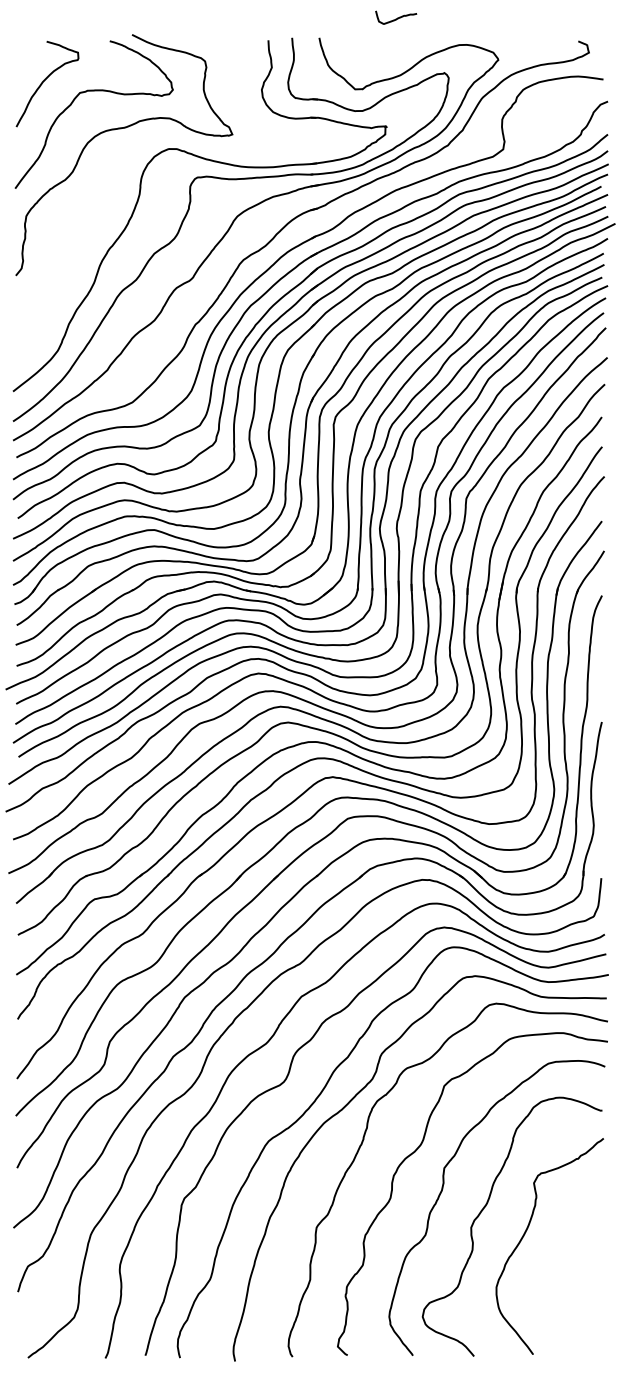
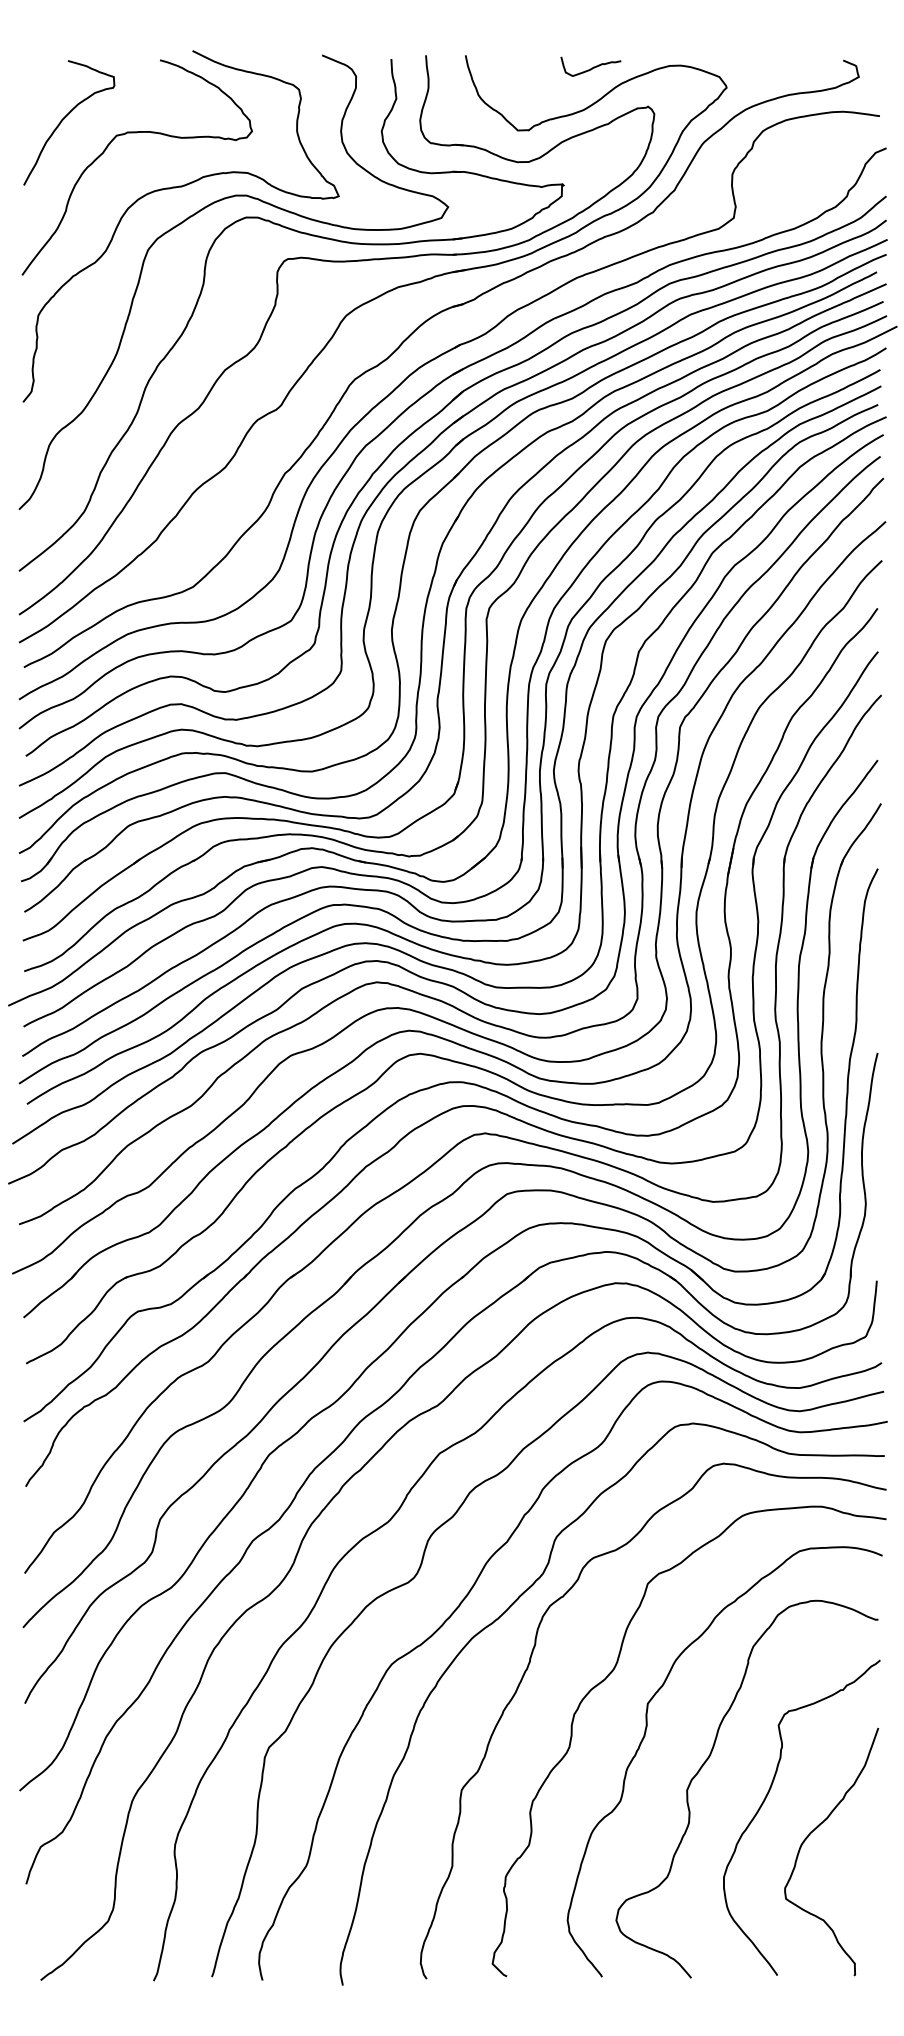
curve: (397, 17) -> (592, 66), moved
curve: (131, 149) -> (191, 218), added
curve: (559, 1255) -> (815, 1830), added

